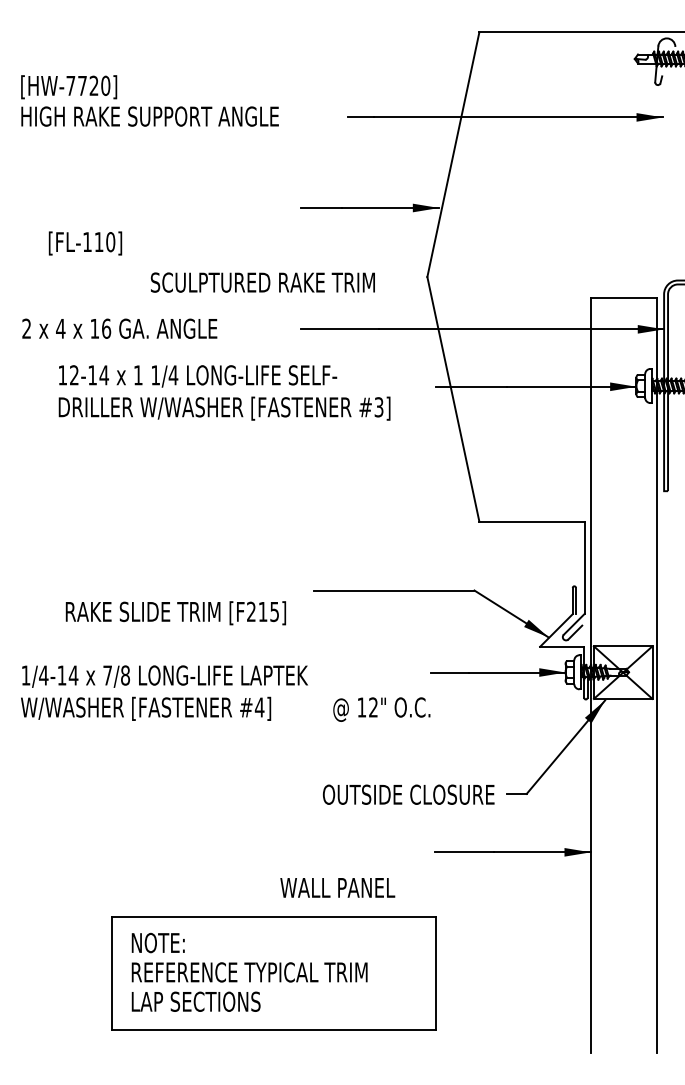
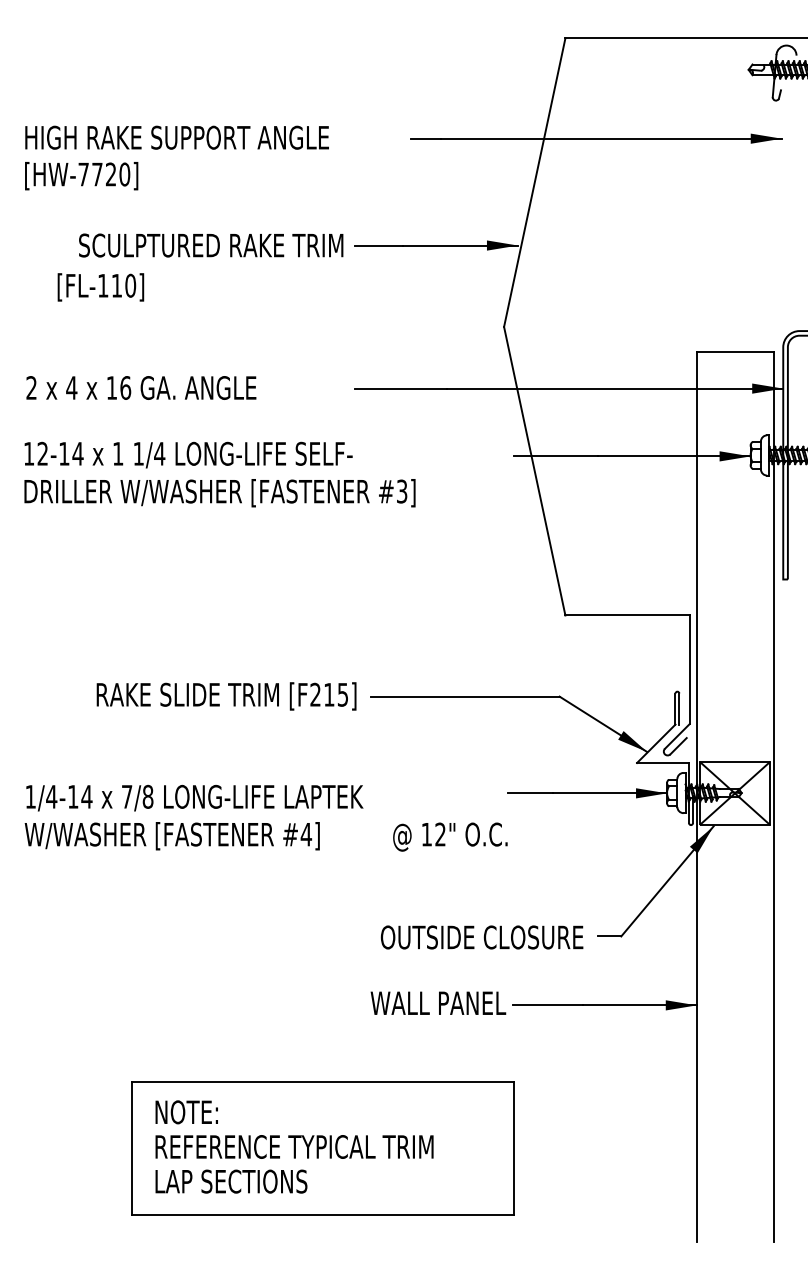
text: (69, 87) -> (81, 176), moved
text: (263, 282) -> (211, 245), moved
text: (224, 392) -> (219, 474), moved
text: (175, 613) -> (226, 696), moved
text: (337, 887) -> (438, 1002), moved

